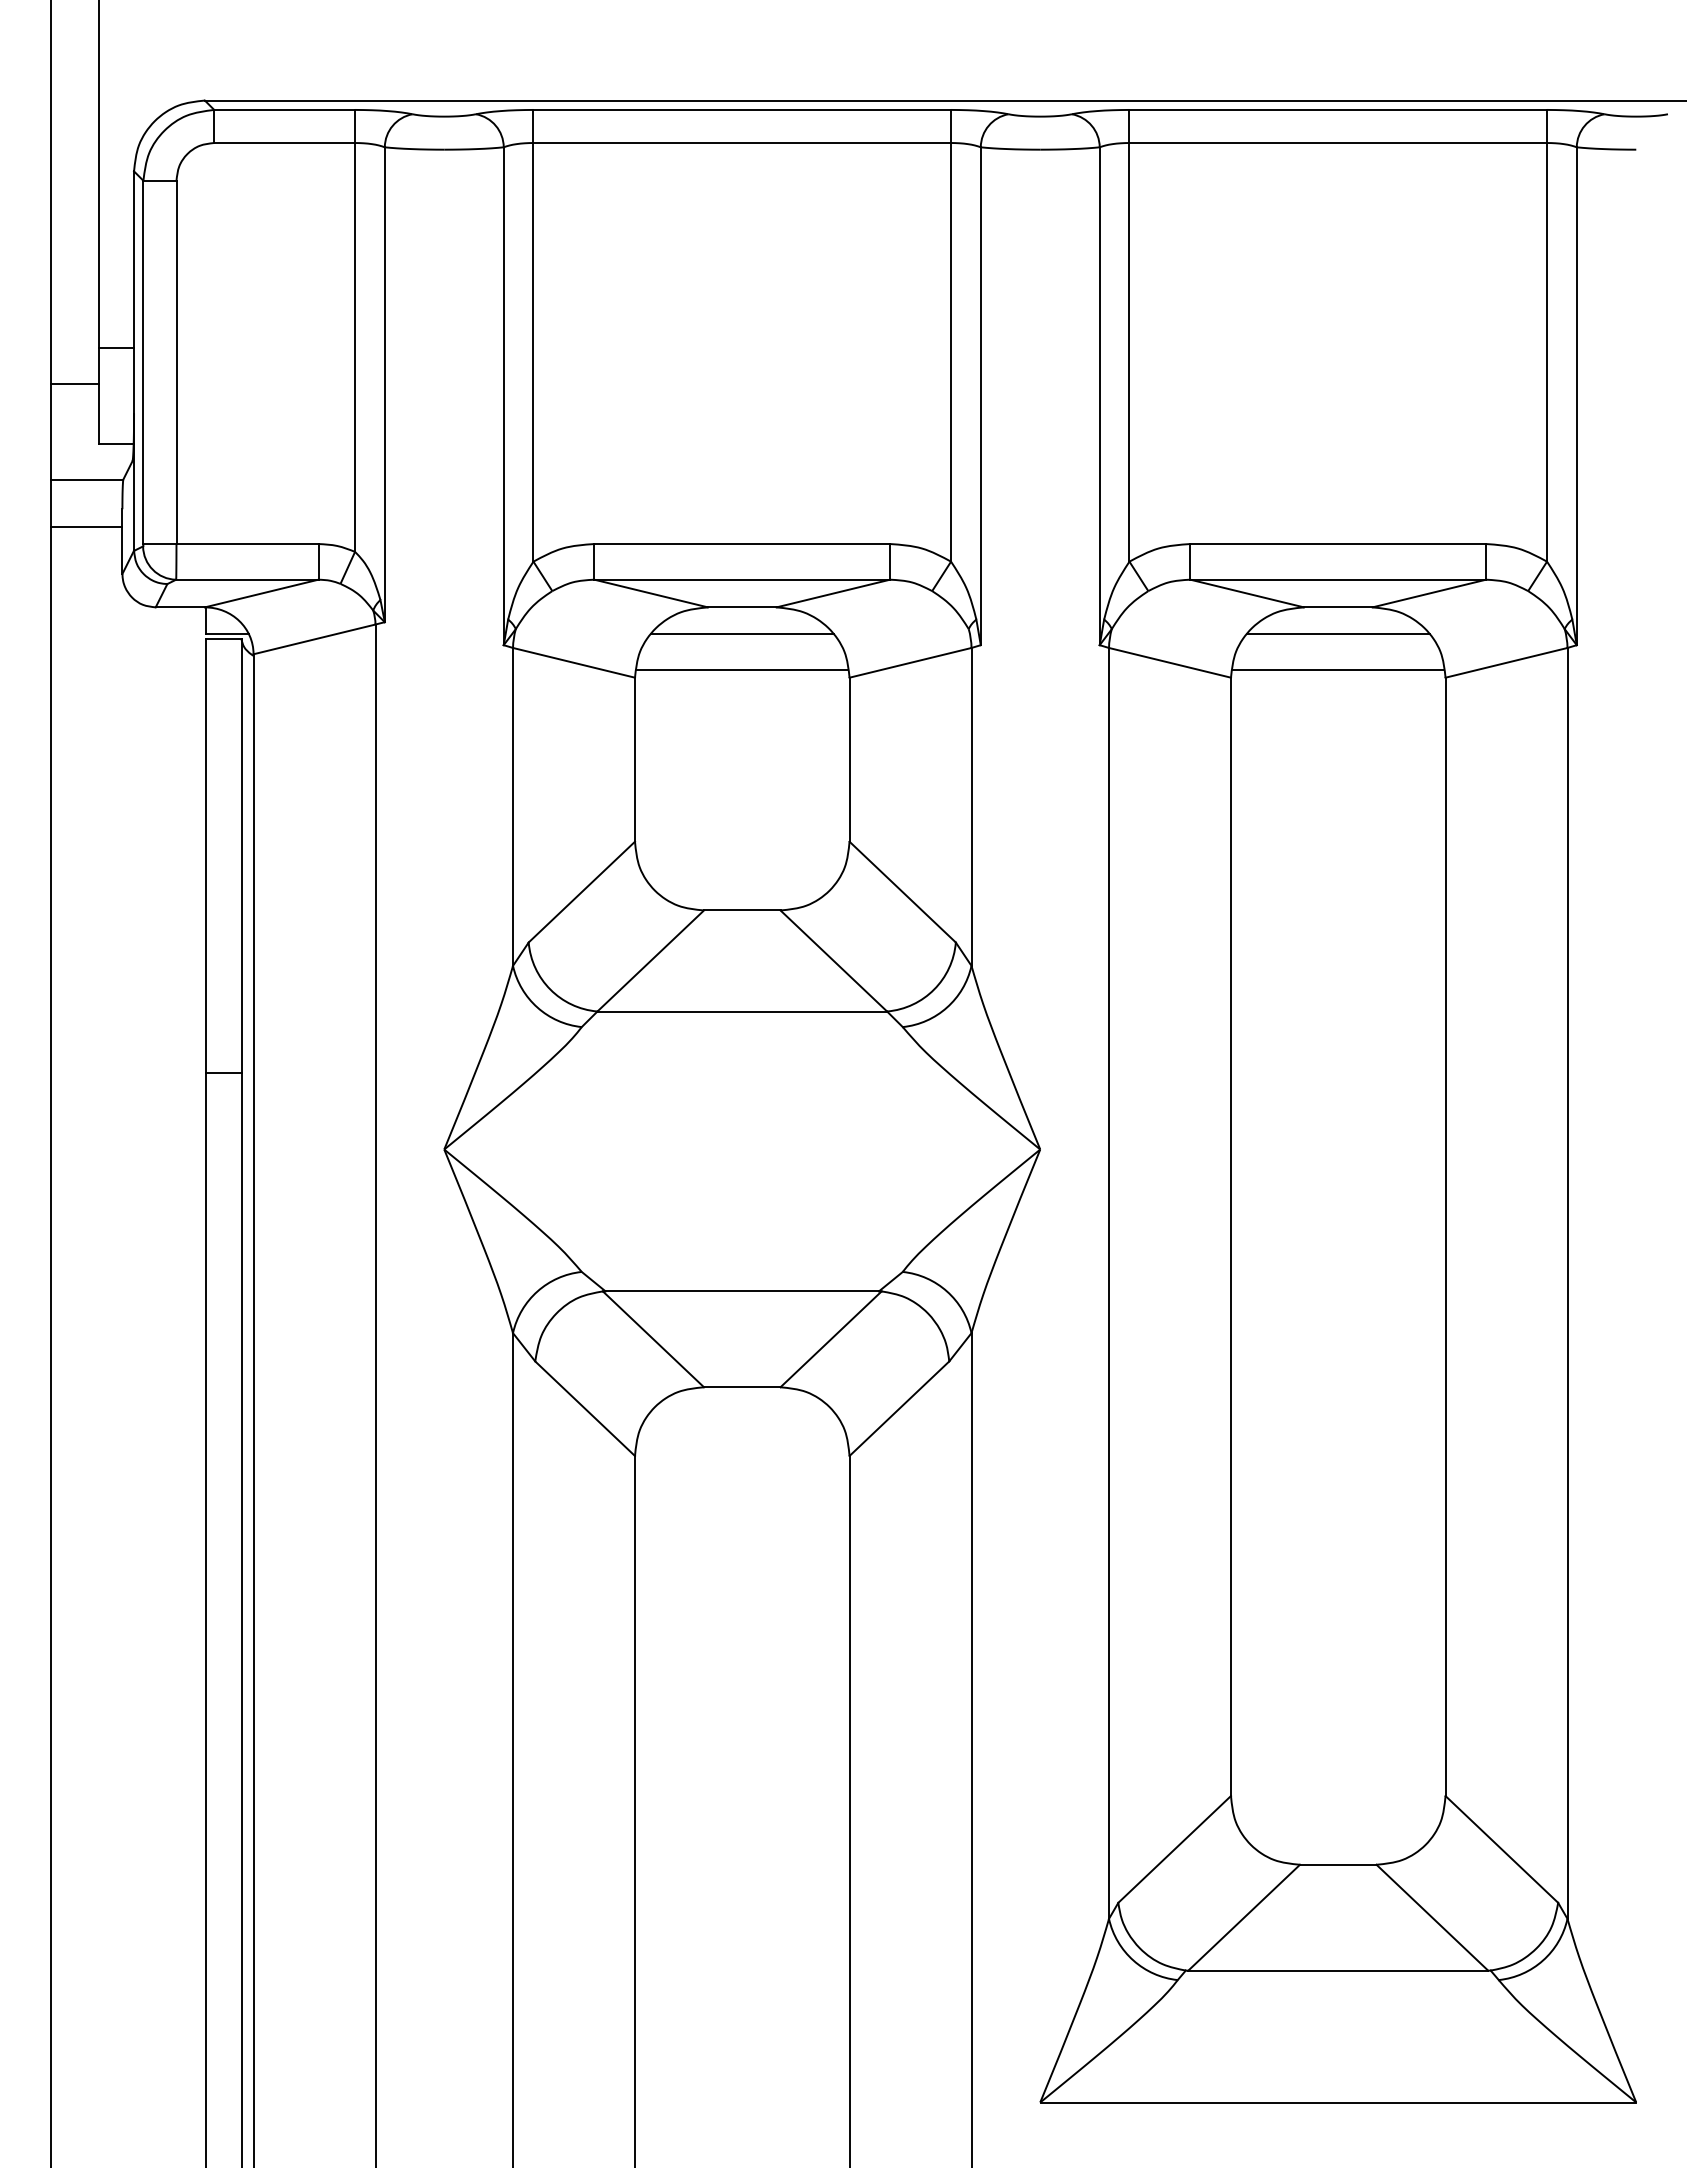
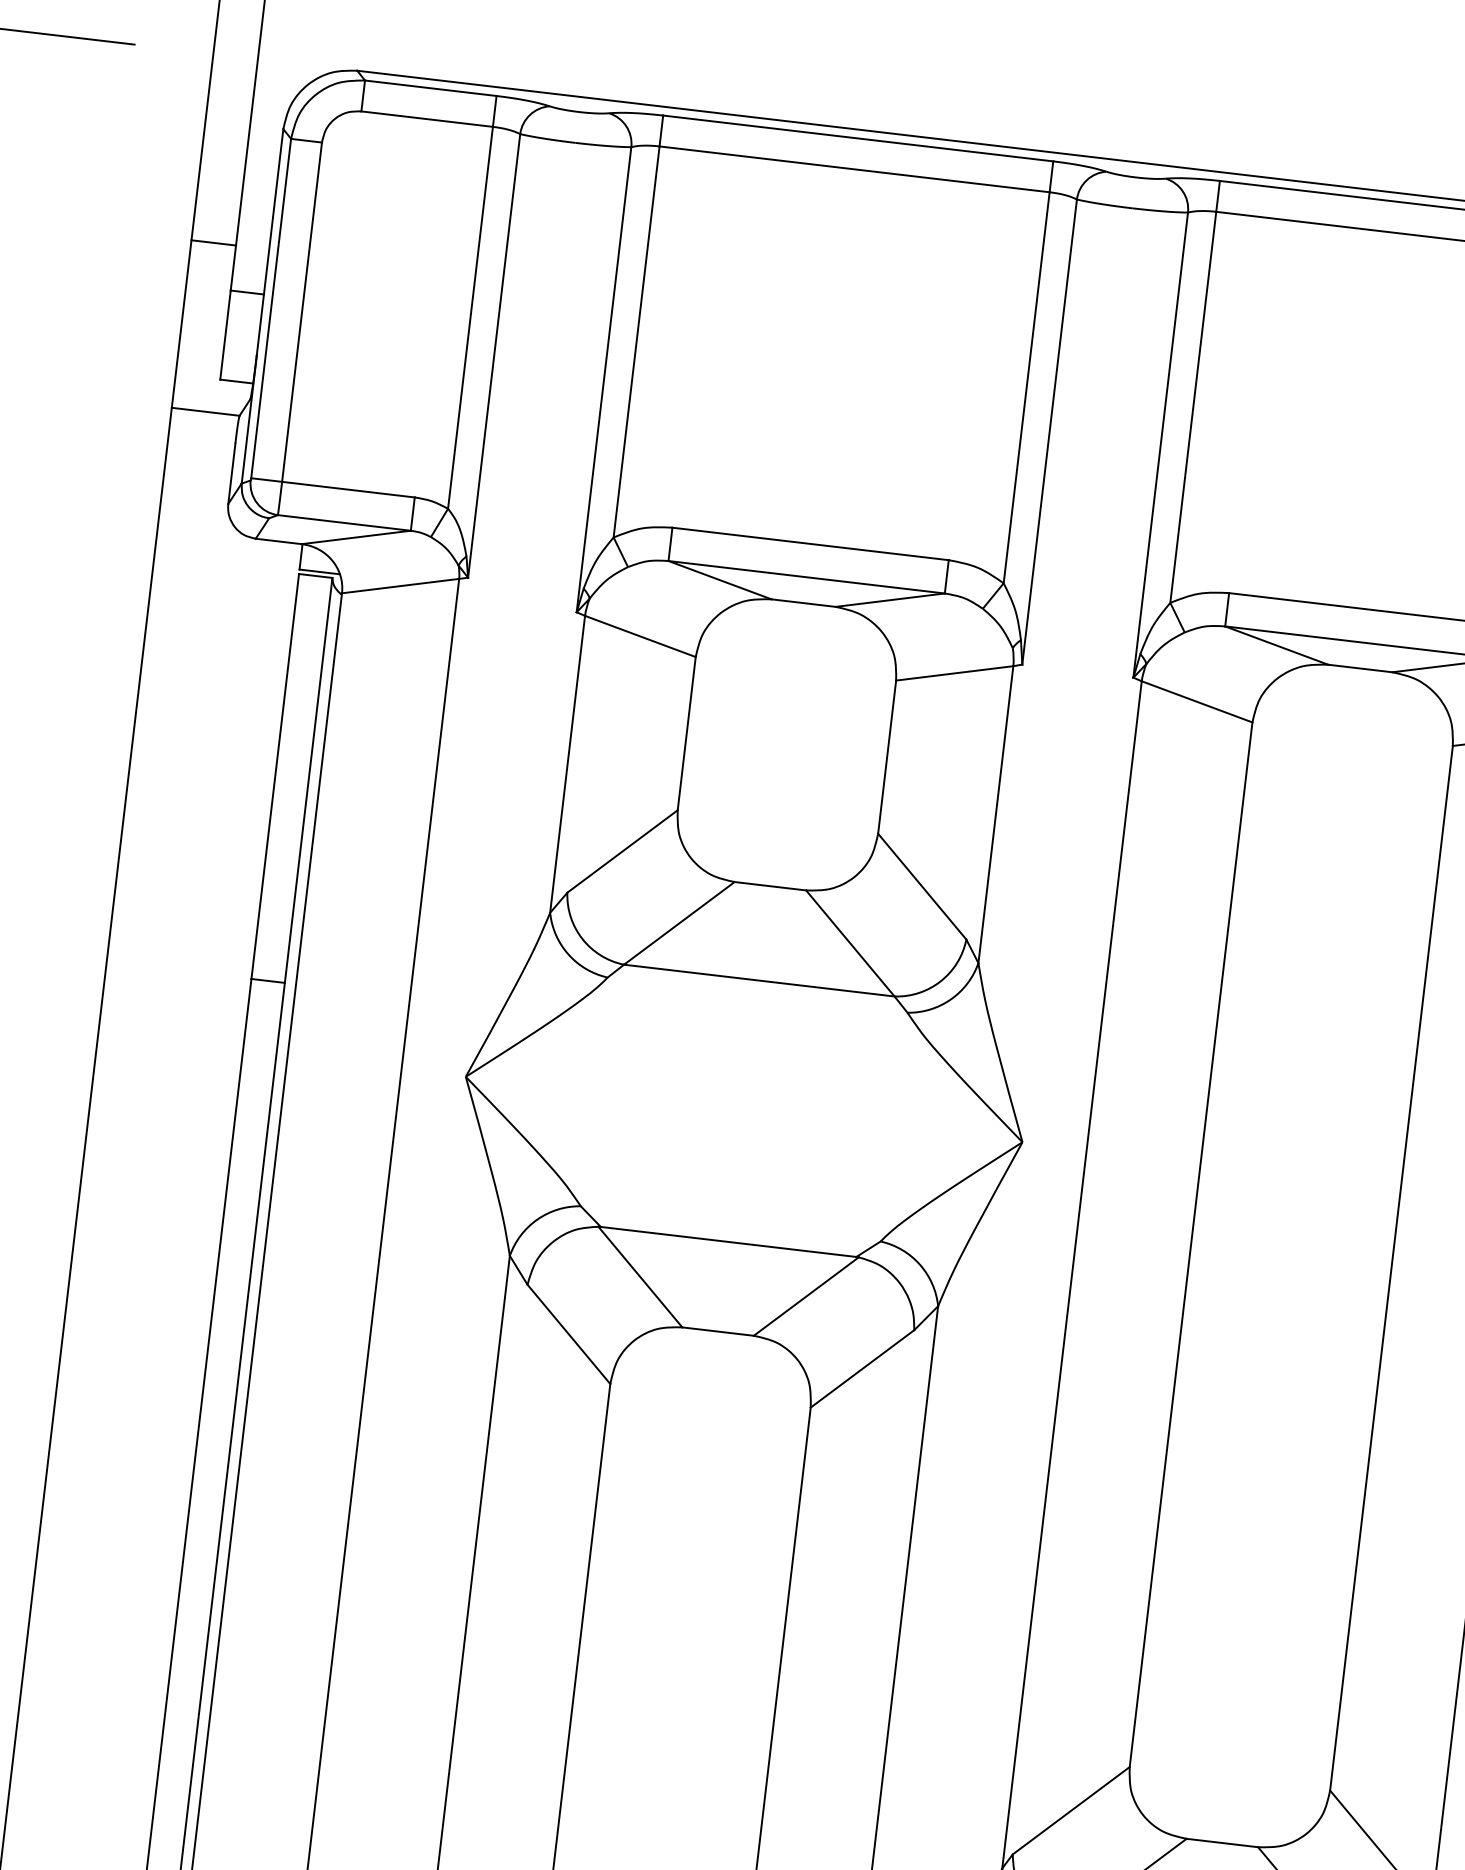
line: (74, 384) -> (213, 243), moved
line: (86, 527) -> (199, 456), removed
line: (741, 634) -> (799, 628), removed
line: (1337, 634) -> (1356, 693), removed
line: (742, 670) -> (796, 662), removed
line: (1338, 670) -> (1353, 727), removed

